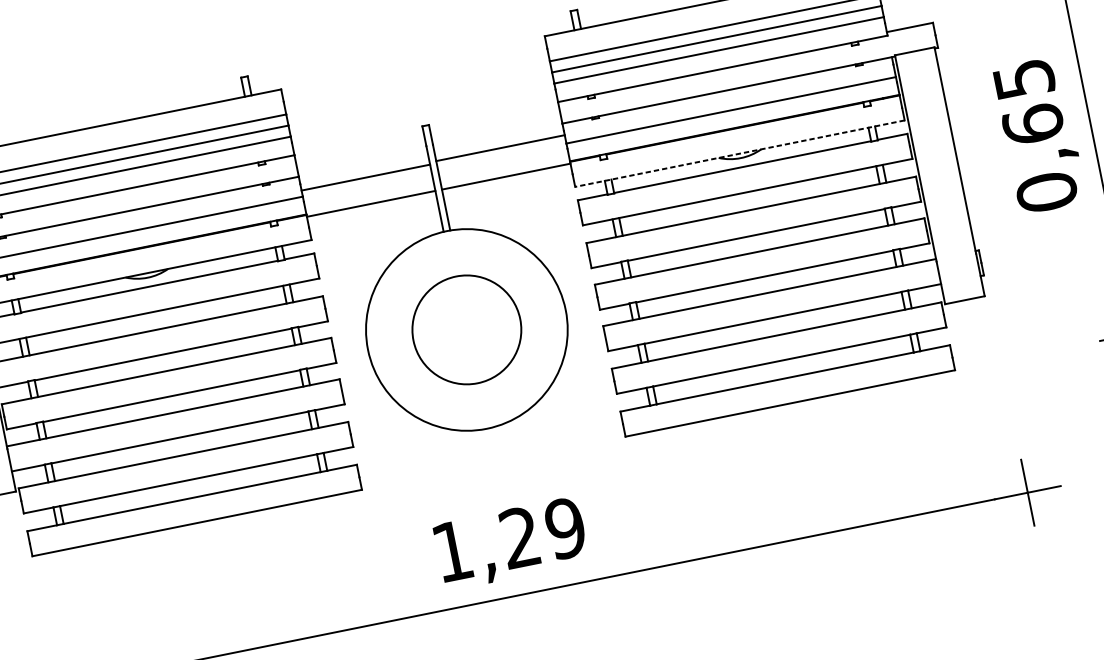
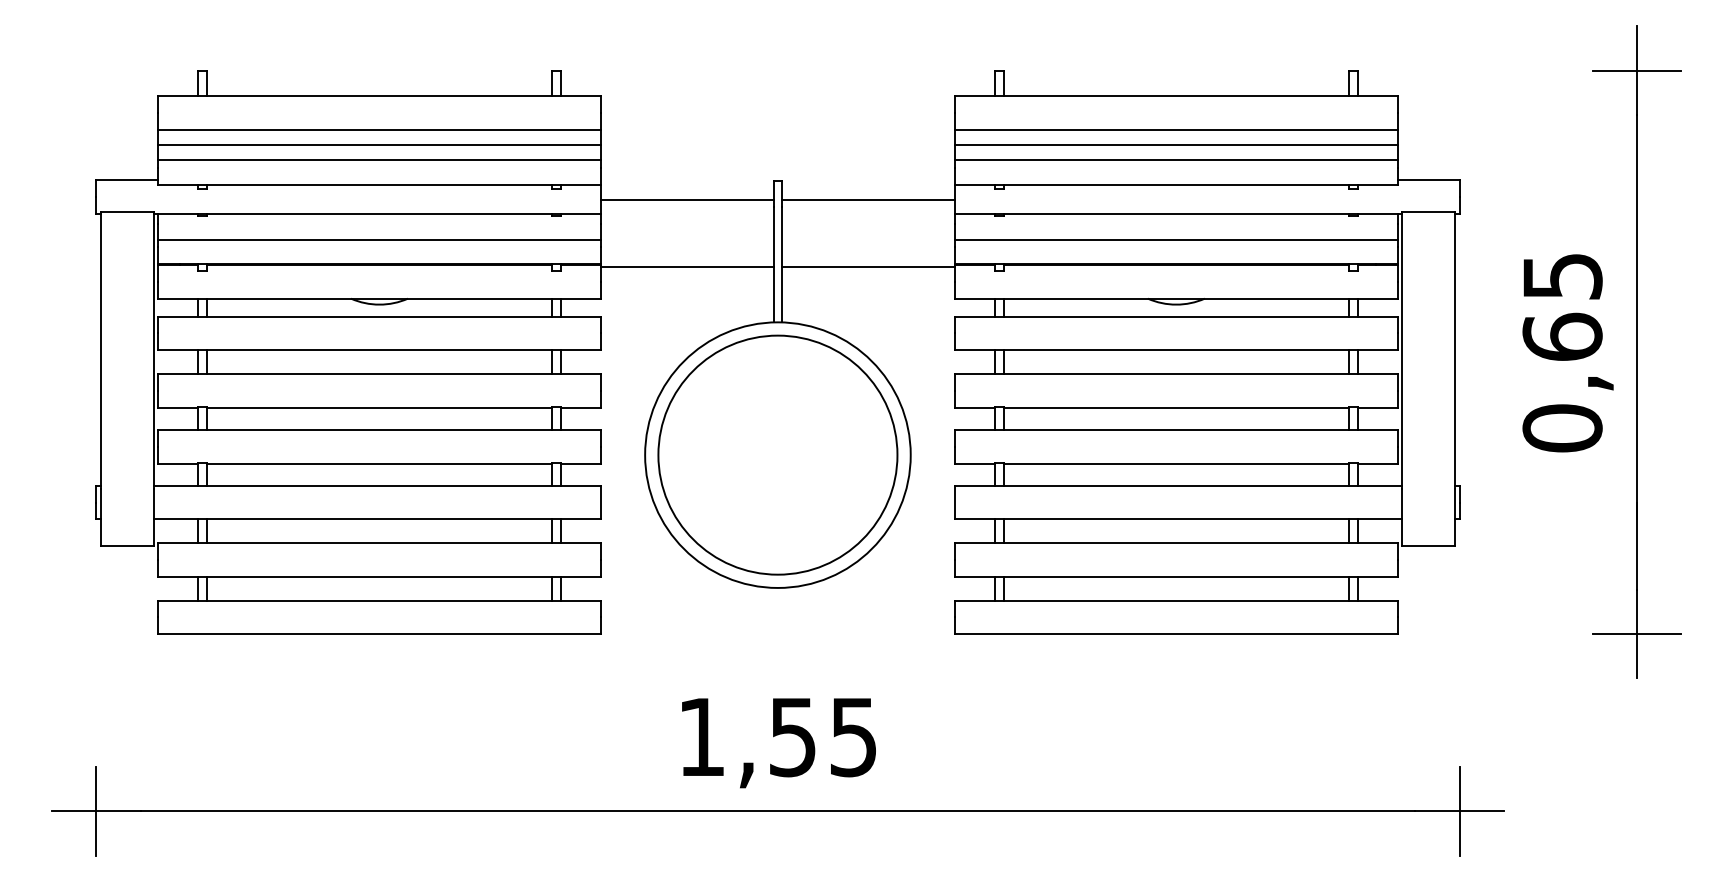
line: (500, 148) -> (868, 200), moved
line: (739, 153) -> (1175, 298), dashed -> solid
line: (365, 177) -> (686, 200), moved
circle: (466, 329) -> (777, 454), size x1.67
text: (543, 533) -> (823, 737), 1,29 -> 1,55

